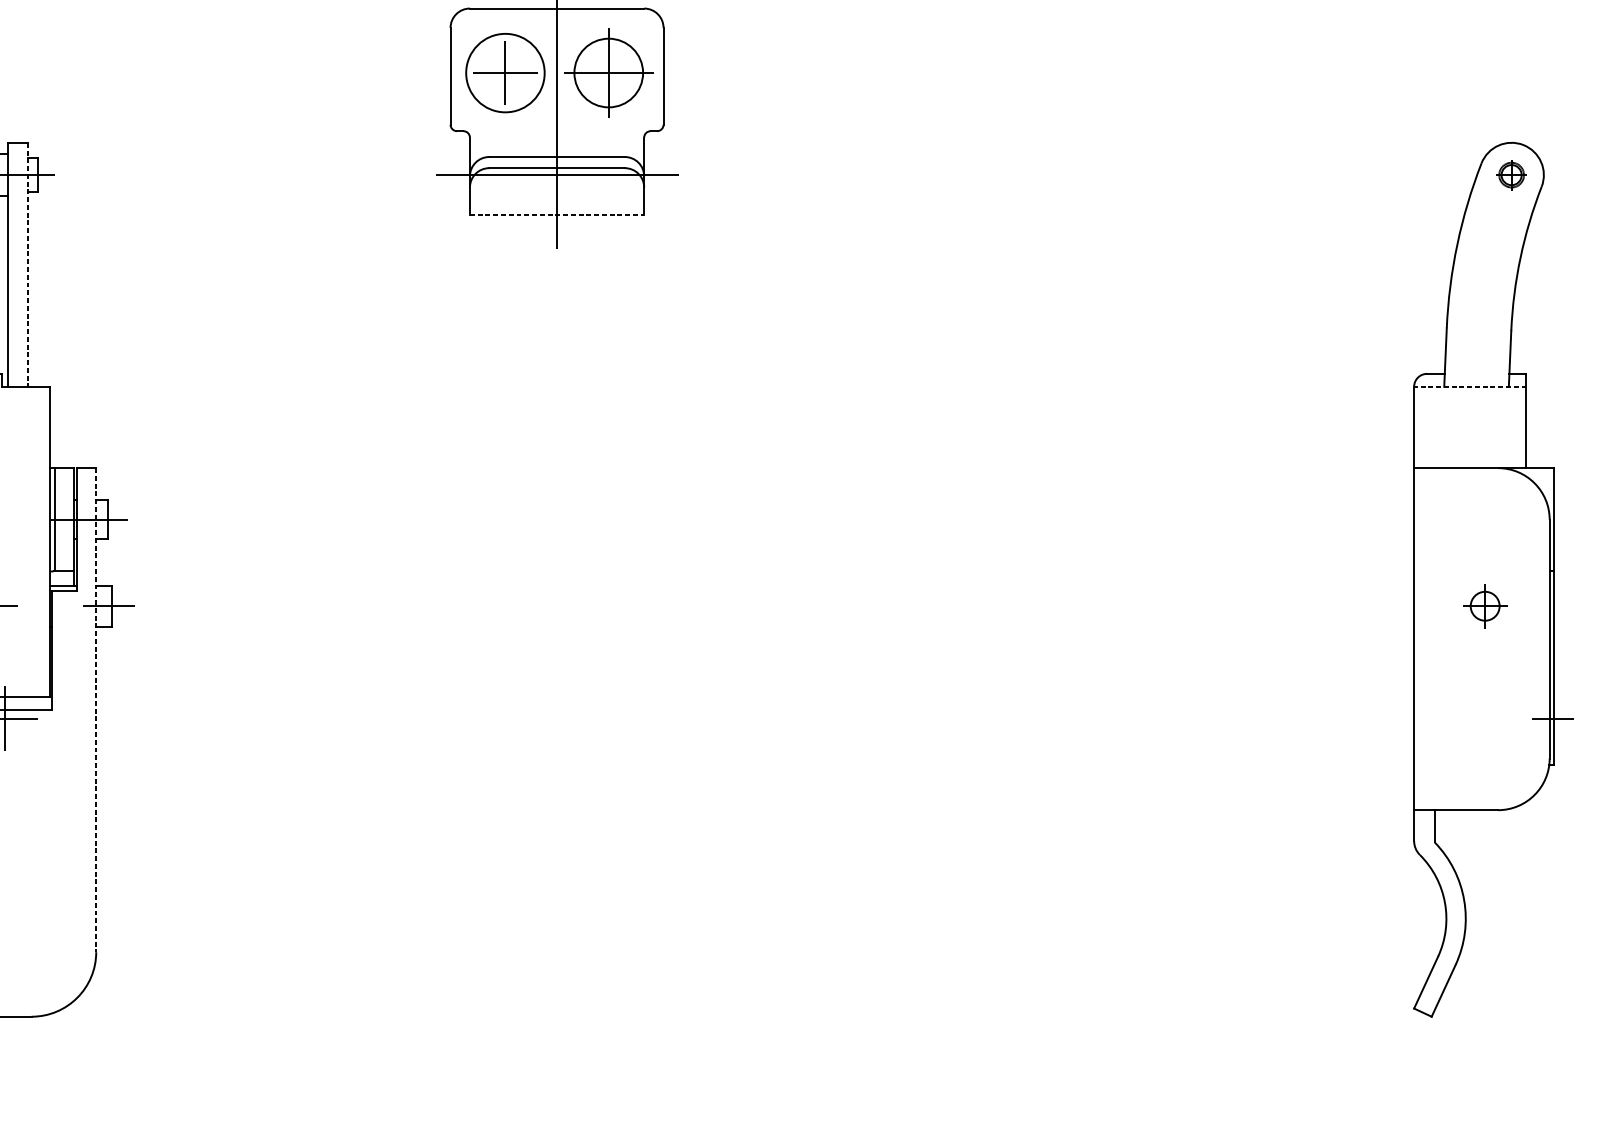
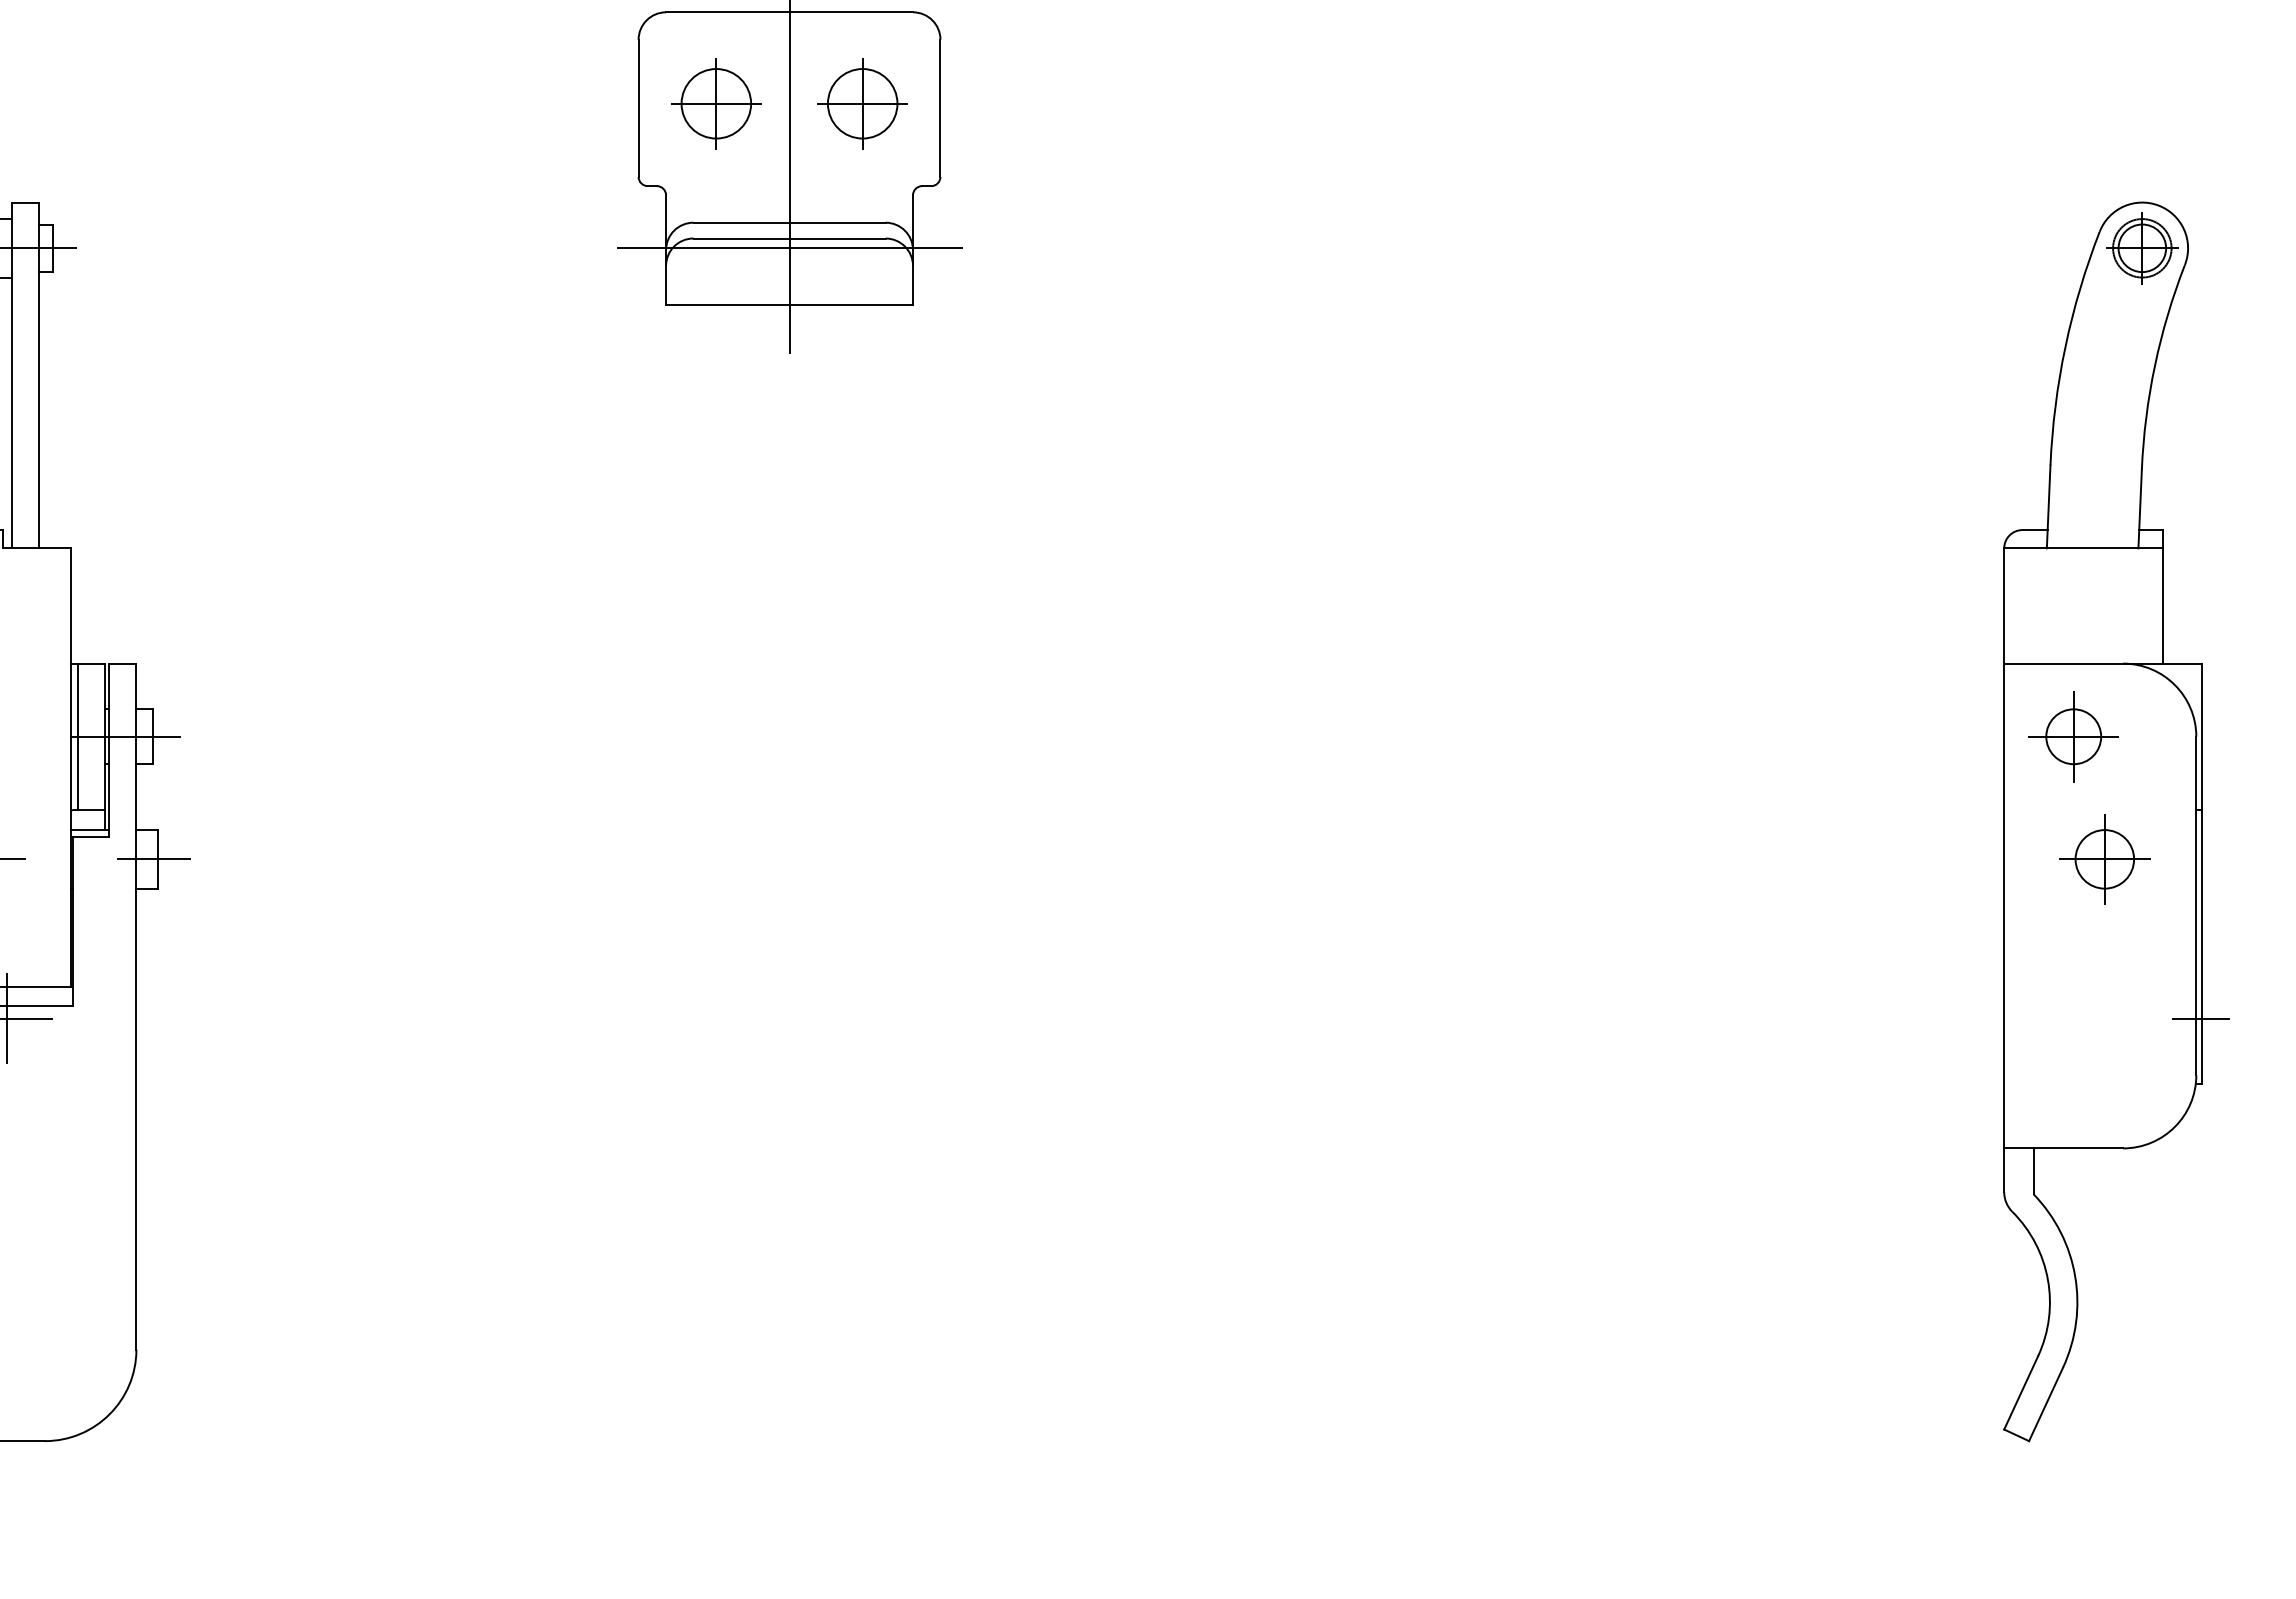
circle: (505, 72) -> (716, 103), size x0.62
part: (608, 72) -> (862, 103), size x0.71
part: (1511, 175) -> (2142, 248), size x1.67
line: (557, 215) -> (790, 305), dashed -> solid
line: (27, 264) -> (39, 375), dashed -> solid
line: (1470, 386) -> (2083, 548), dashed -> solid
part: (1463, 519) -> (2073, 736), added
part: (1484, 606) -> (2104, 859), size x1.43
line: (96, 710) -> (136, 1007), dashed -> solid

